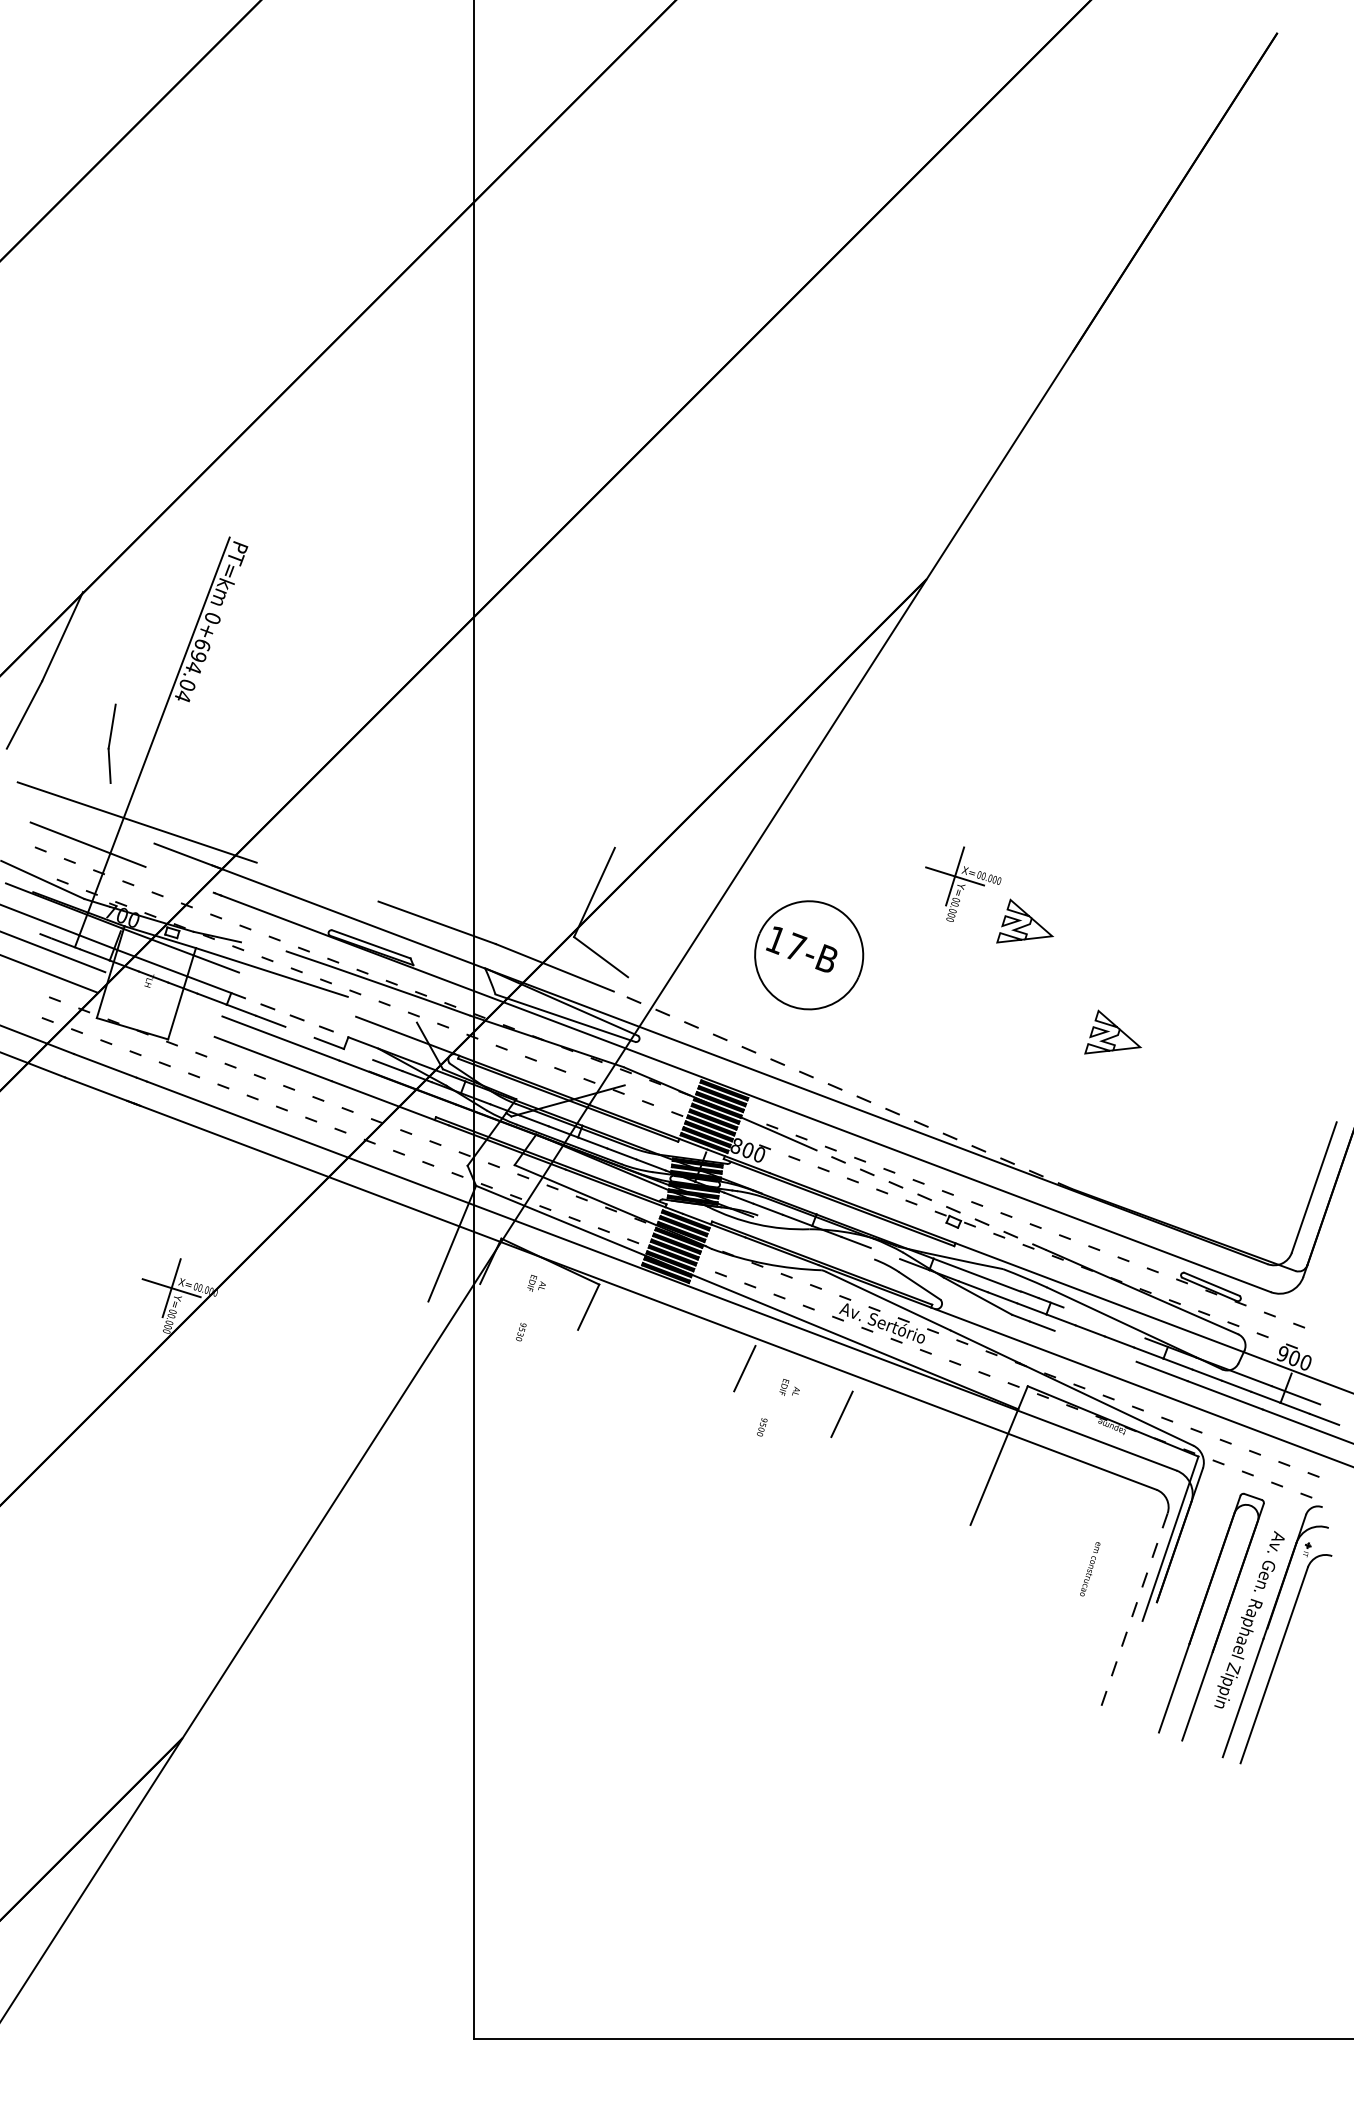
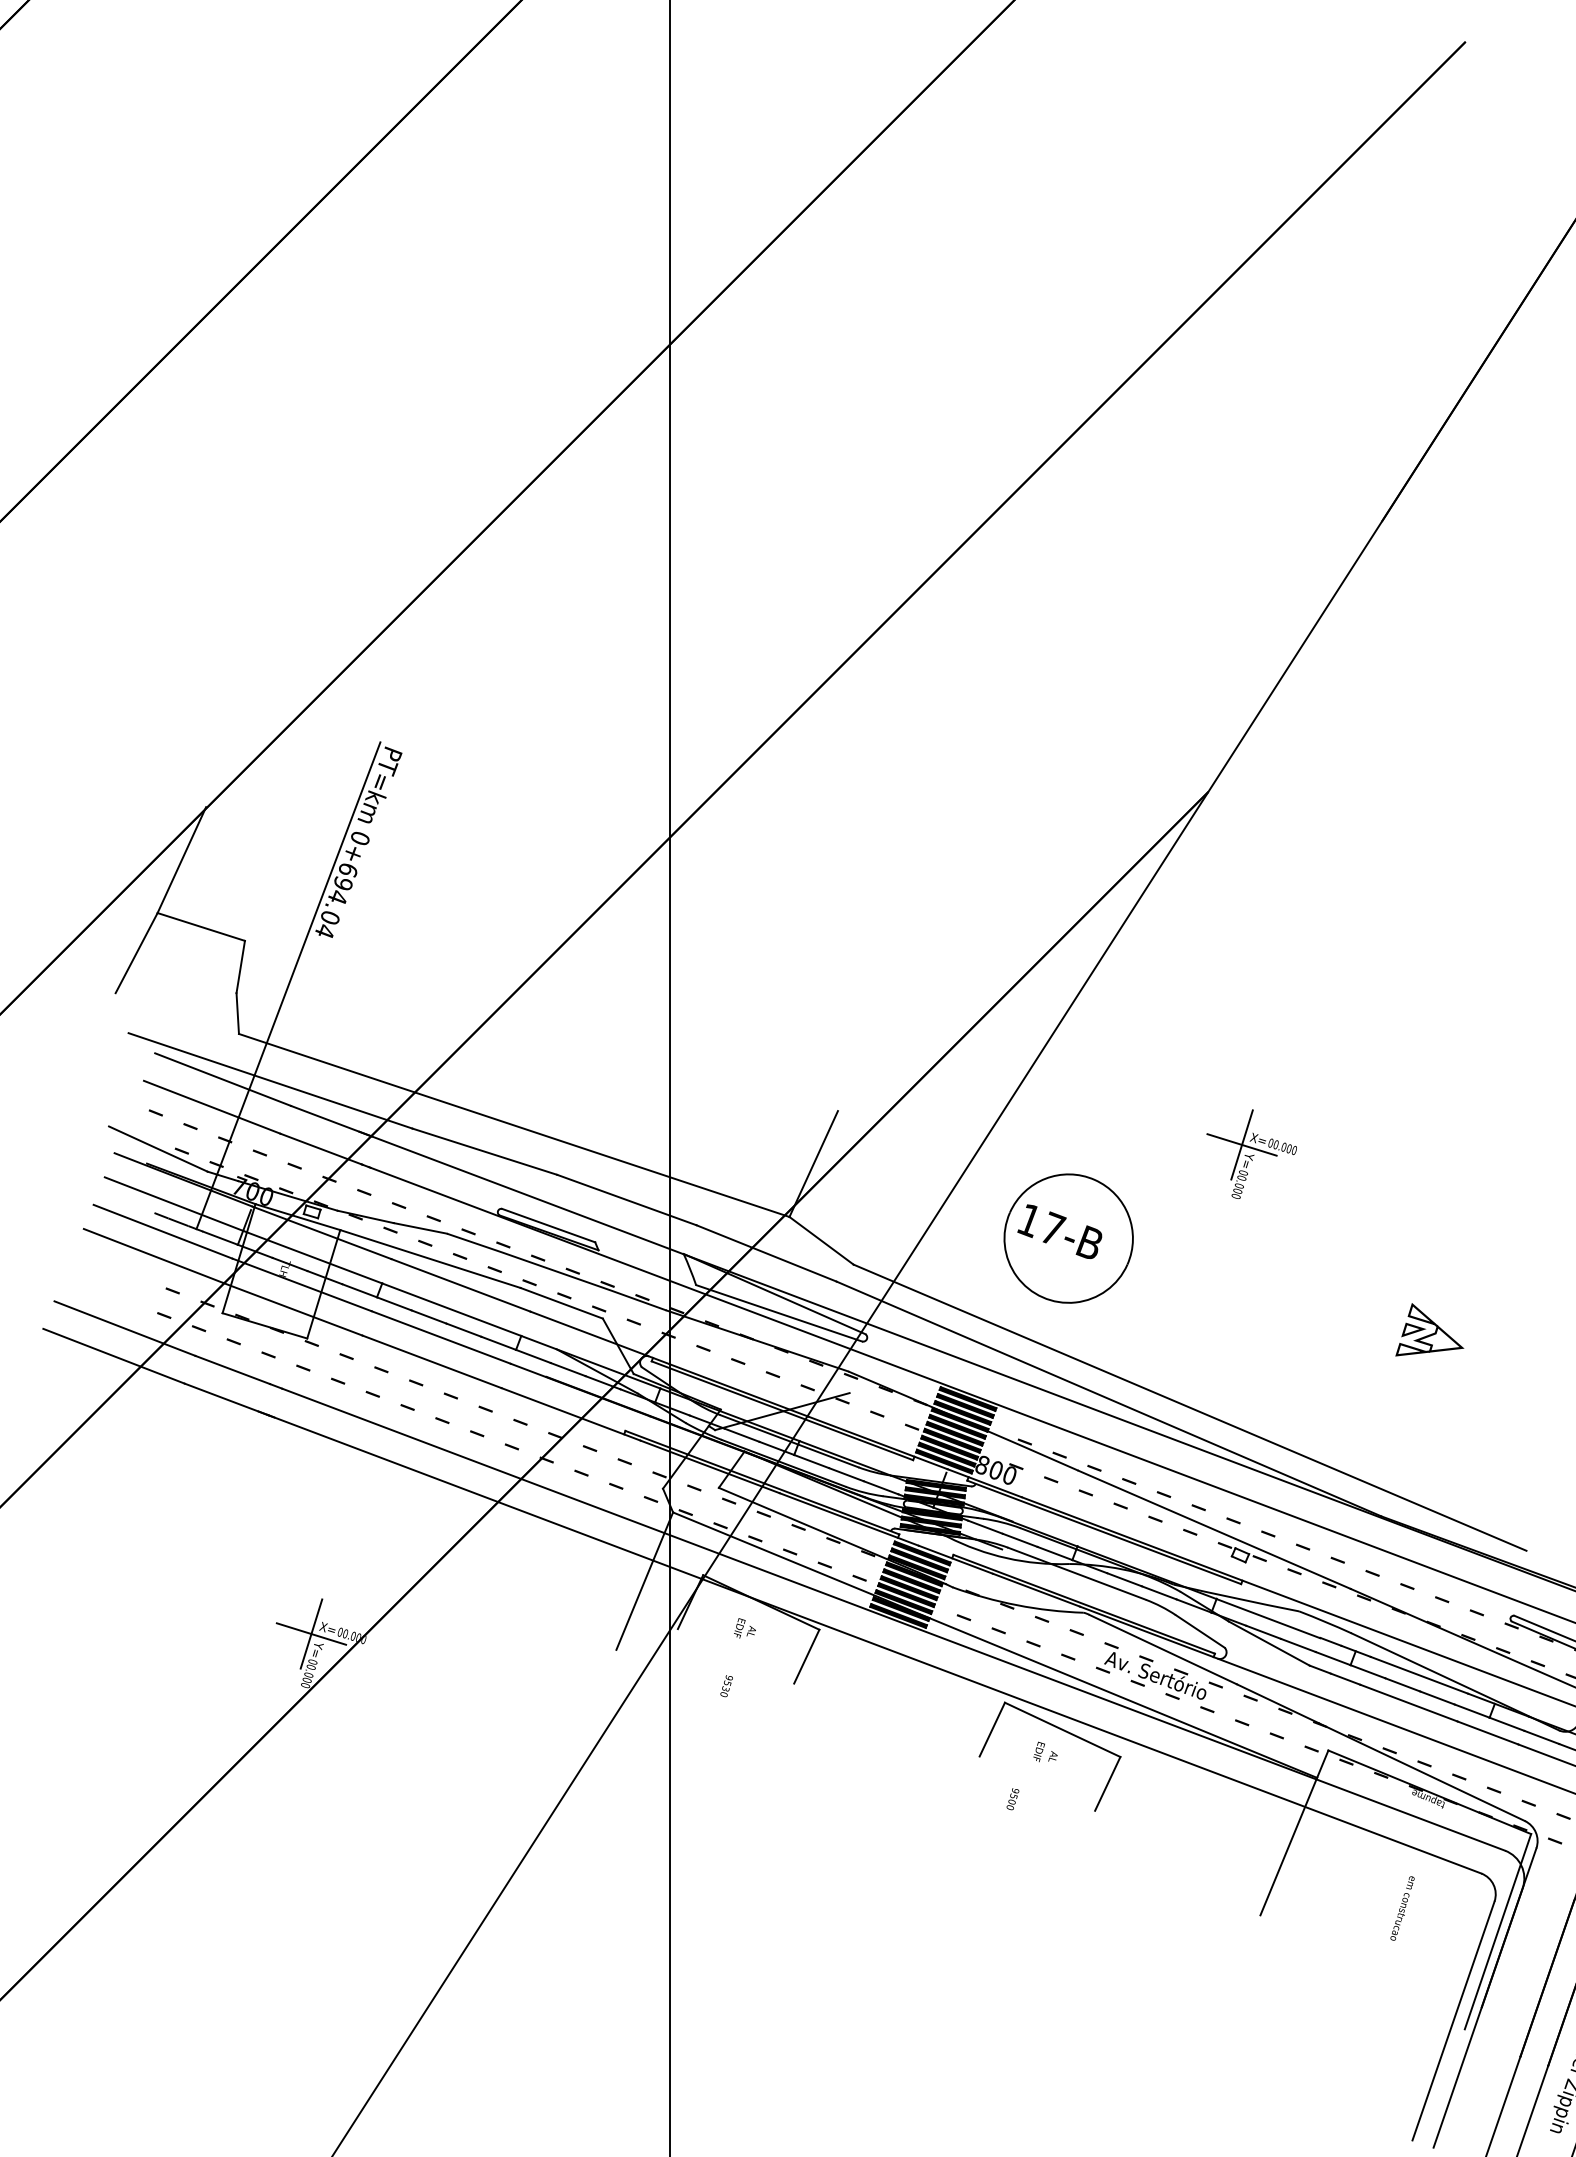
line: (78, 692) -> (200, 926), added
line: (97, 821) -> (223, 1079), added
line: (342, 860) -> (514, 1125), added
line: (179, 879) -> (320, 1148), added
line: (317, 881) -> (484, 1150), added
part: (1024, 920) -> (1324, 1197), removed
line: (263, 946) -> (420, 1228), added
line: (163, 994) -> (301, 1285), added
line: (297, 994) -> (460, 1285), added
line: (381, 1009) -> (560, 1302), added
line: (155, 1014) -> (292, 1308), added
line: (289, 1015) -> (451, 1310), dashed -> solid
line: (299, 1031) -> (463, 1329), added
line: (358, 1054) -> (533, 1356), added
line: (843, 1090) -> (1109, 1399), dashed -> solid
line: (911, 1097) -> (1190, 1407), added
line: (932, 1200) -> (1215, 1529), dashed -> solid
line: (816, 1237) -> (1077, 1573), added
line: (885, 1253) -> (1159, 1592), added
line: (1104, 1322) -> (1419, 1674), added
line: (1095, 1345) -> (1408, 1702), added
line: (803, 1368) -> (1061, 1729), added
text: (1090, 1569) -> (1402, 1908), moved
line: (1132, 1614) -> (1452, 2021), dashed -> solid
line: (1136, 1661) -> (1457, 2077), added

